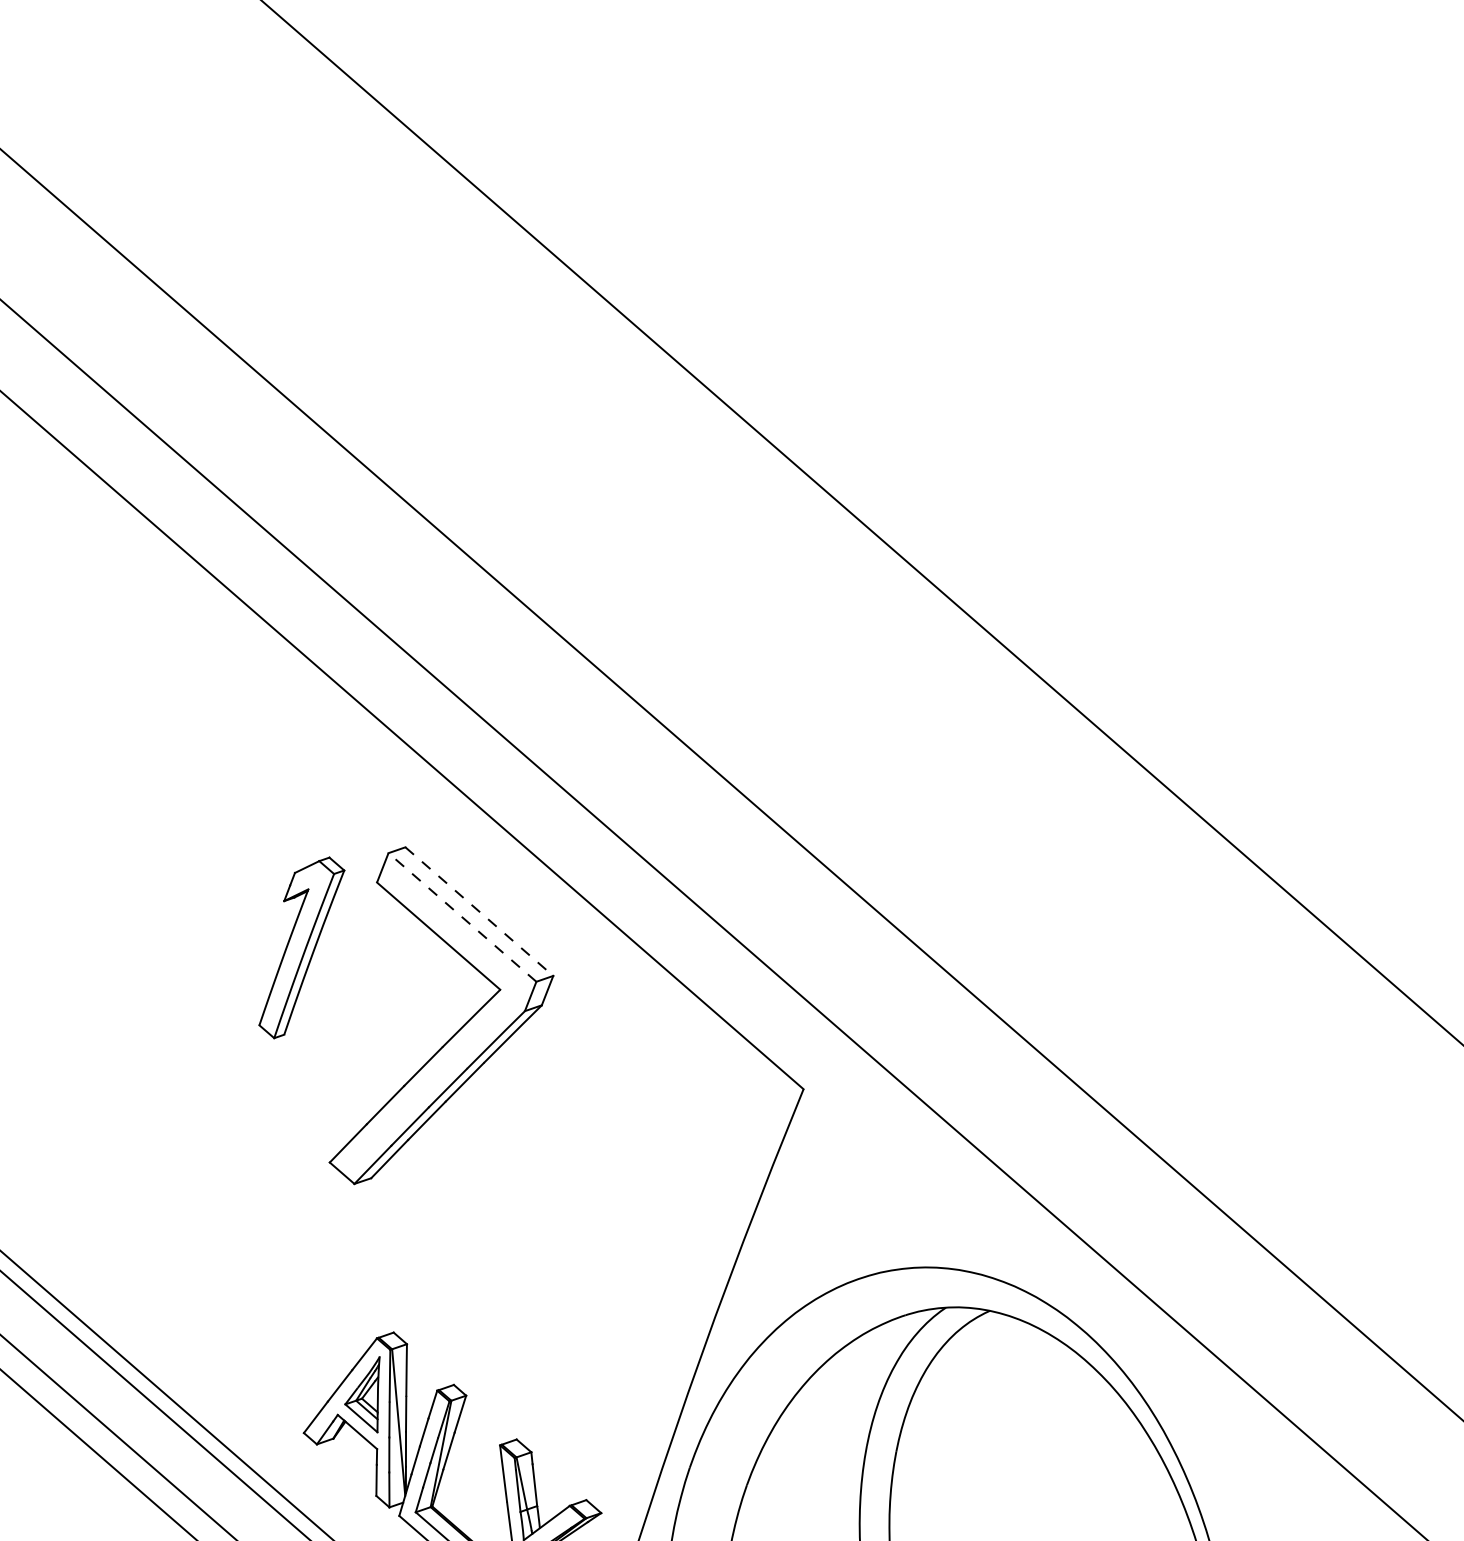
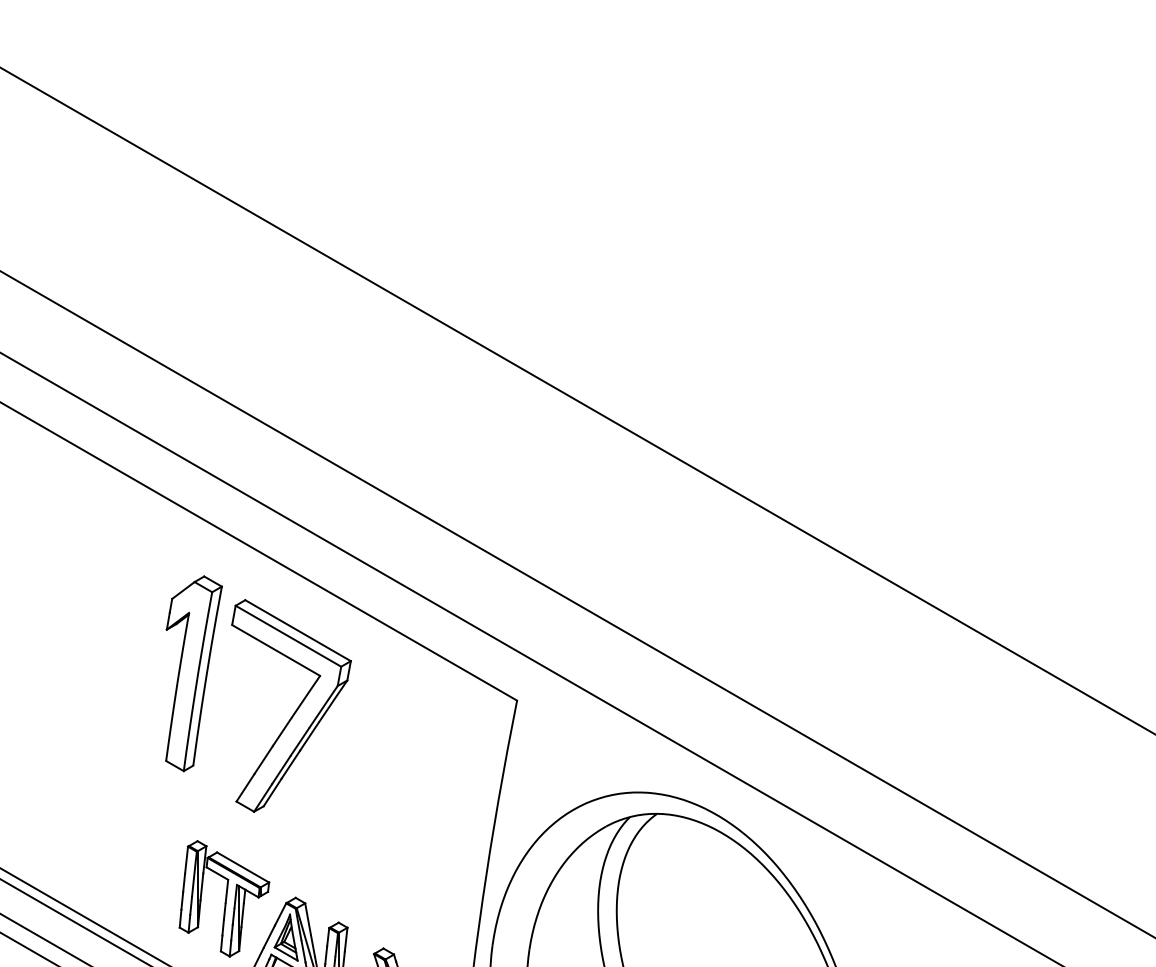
line: (480, 911) -> (298, 630), dashed -> solid
line: (462, 917) -> (288, 636), dashed -> solid
part: (301, 947) -> (193, 673), size x1.67
part: (281, 1311) -> (224, 898), added

